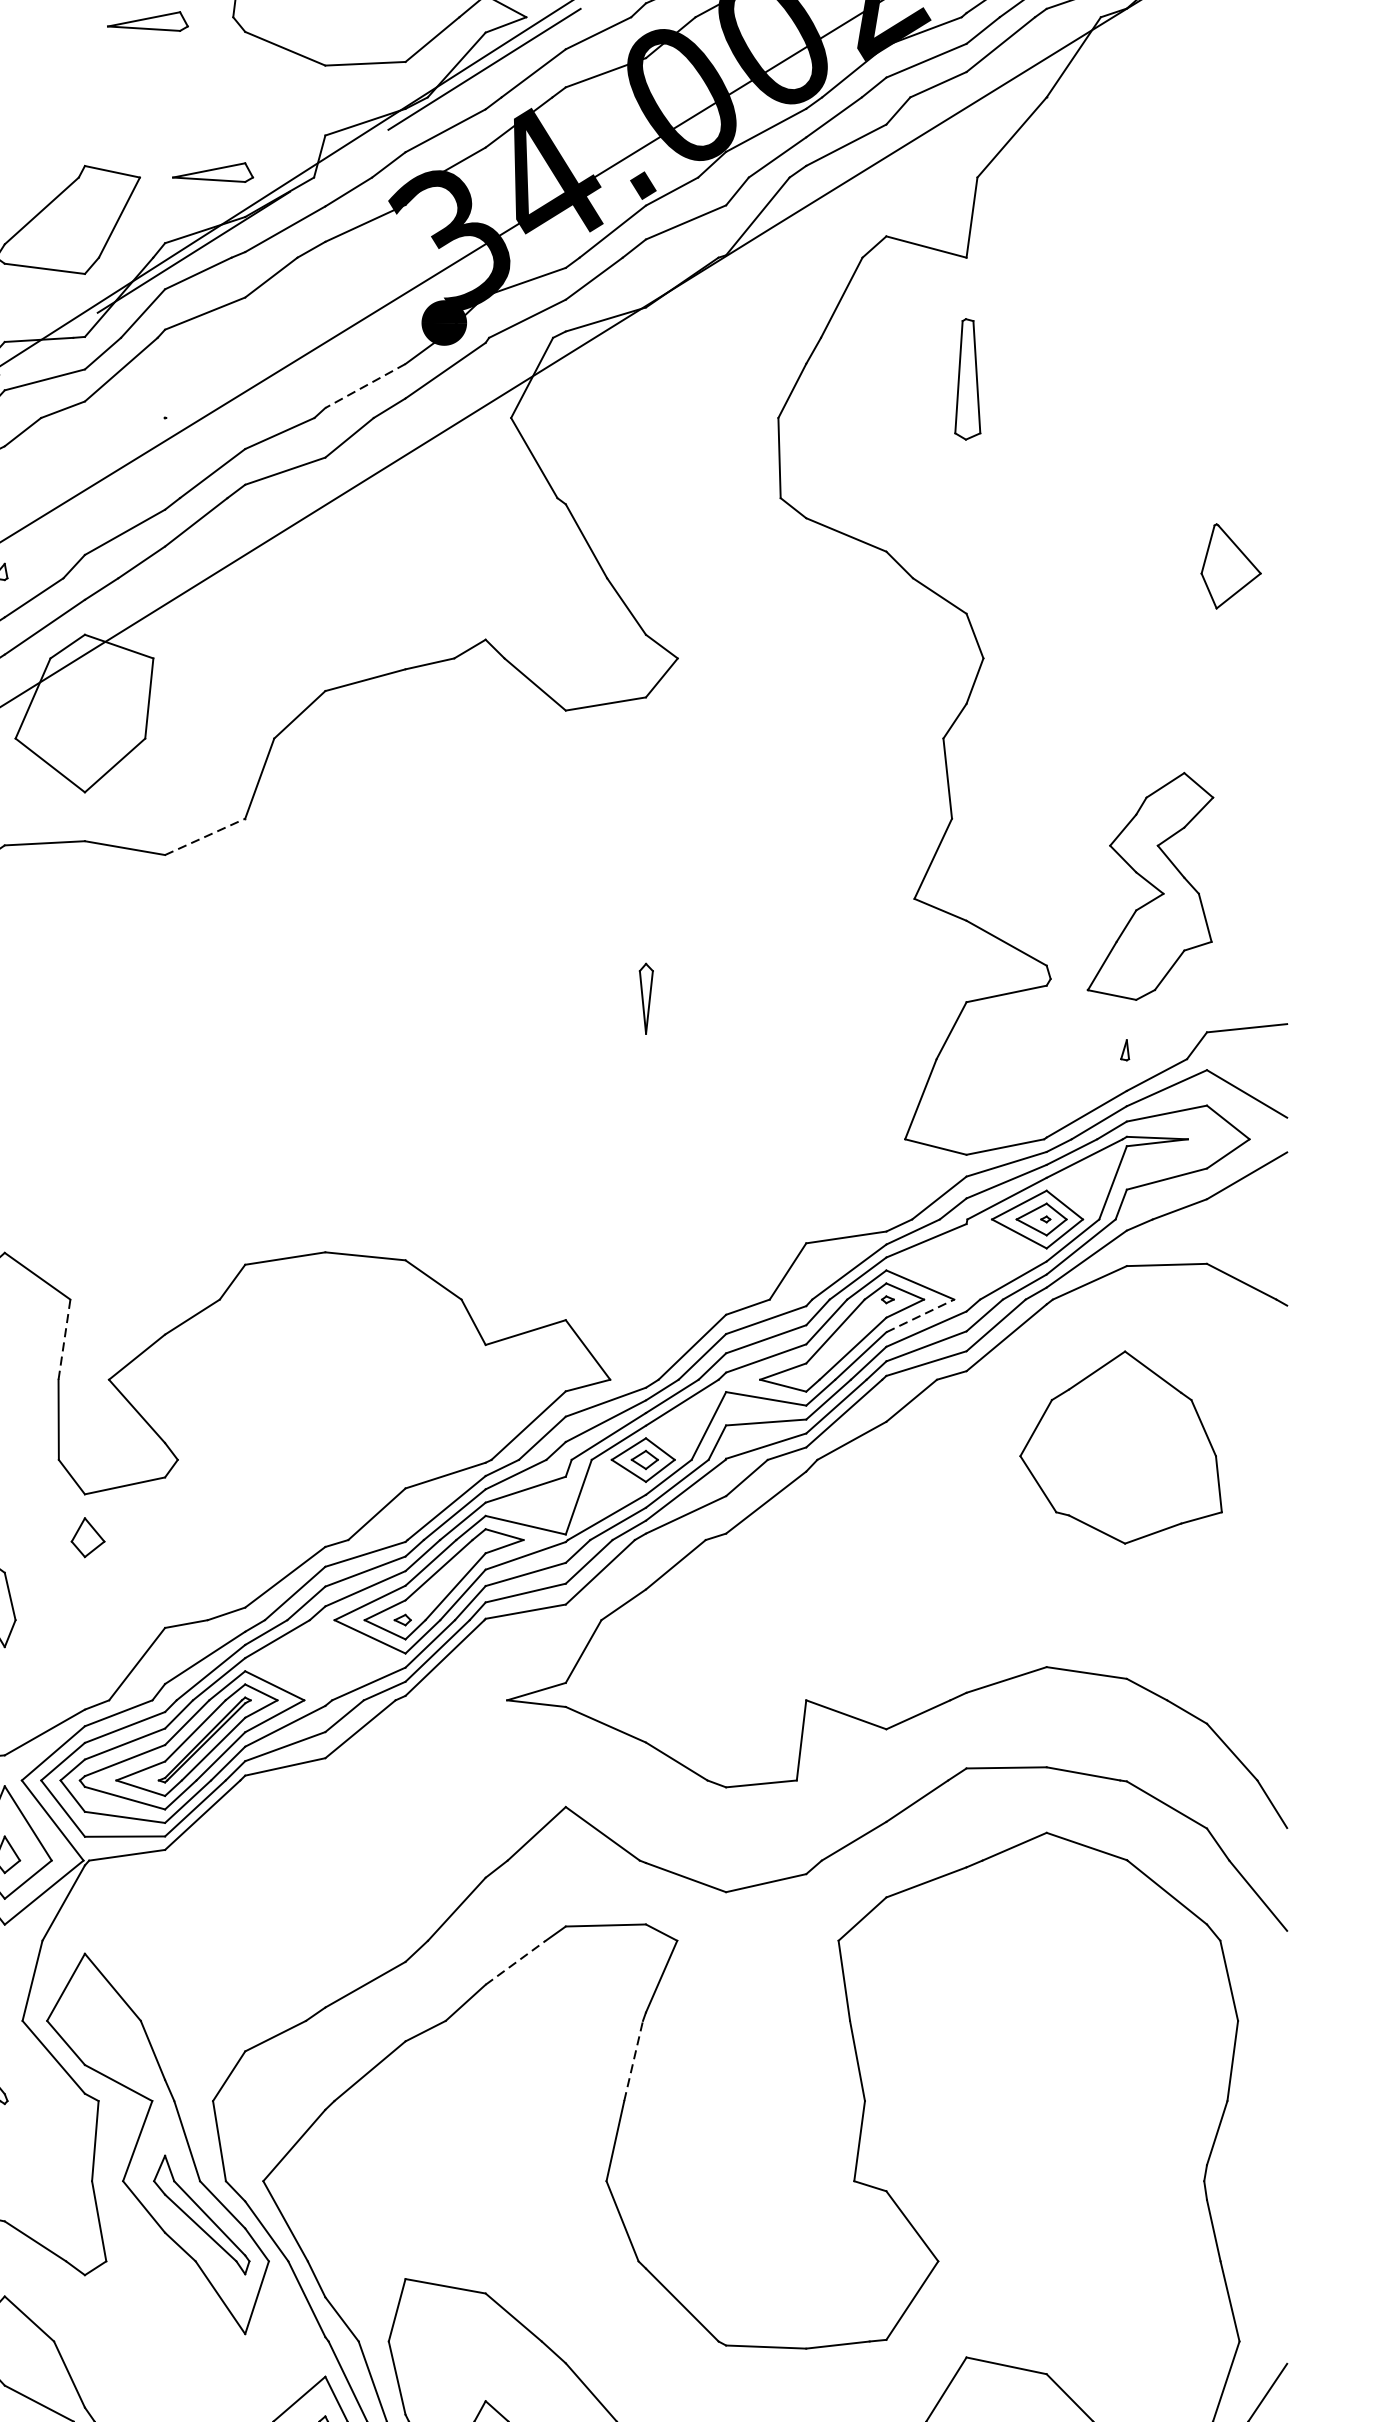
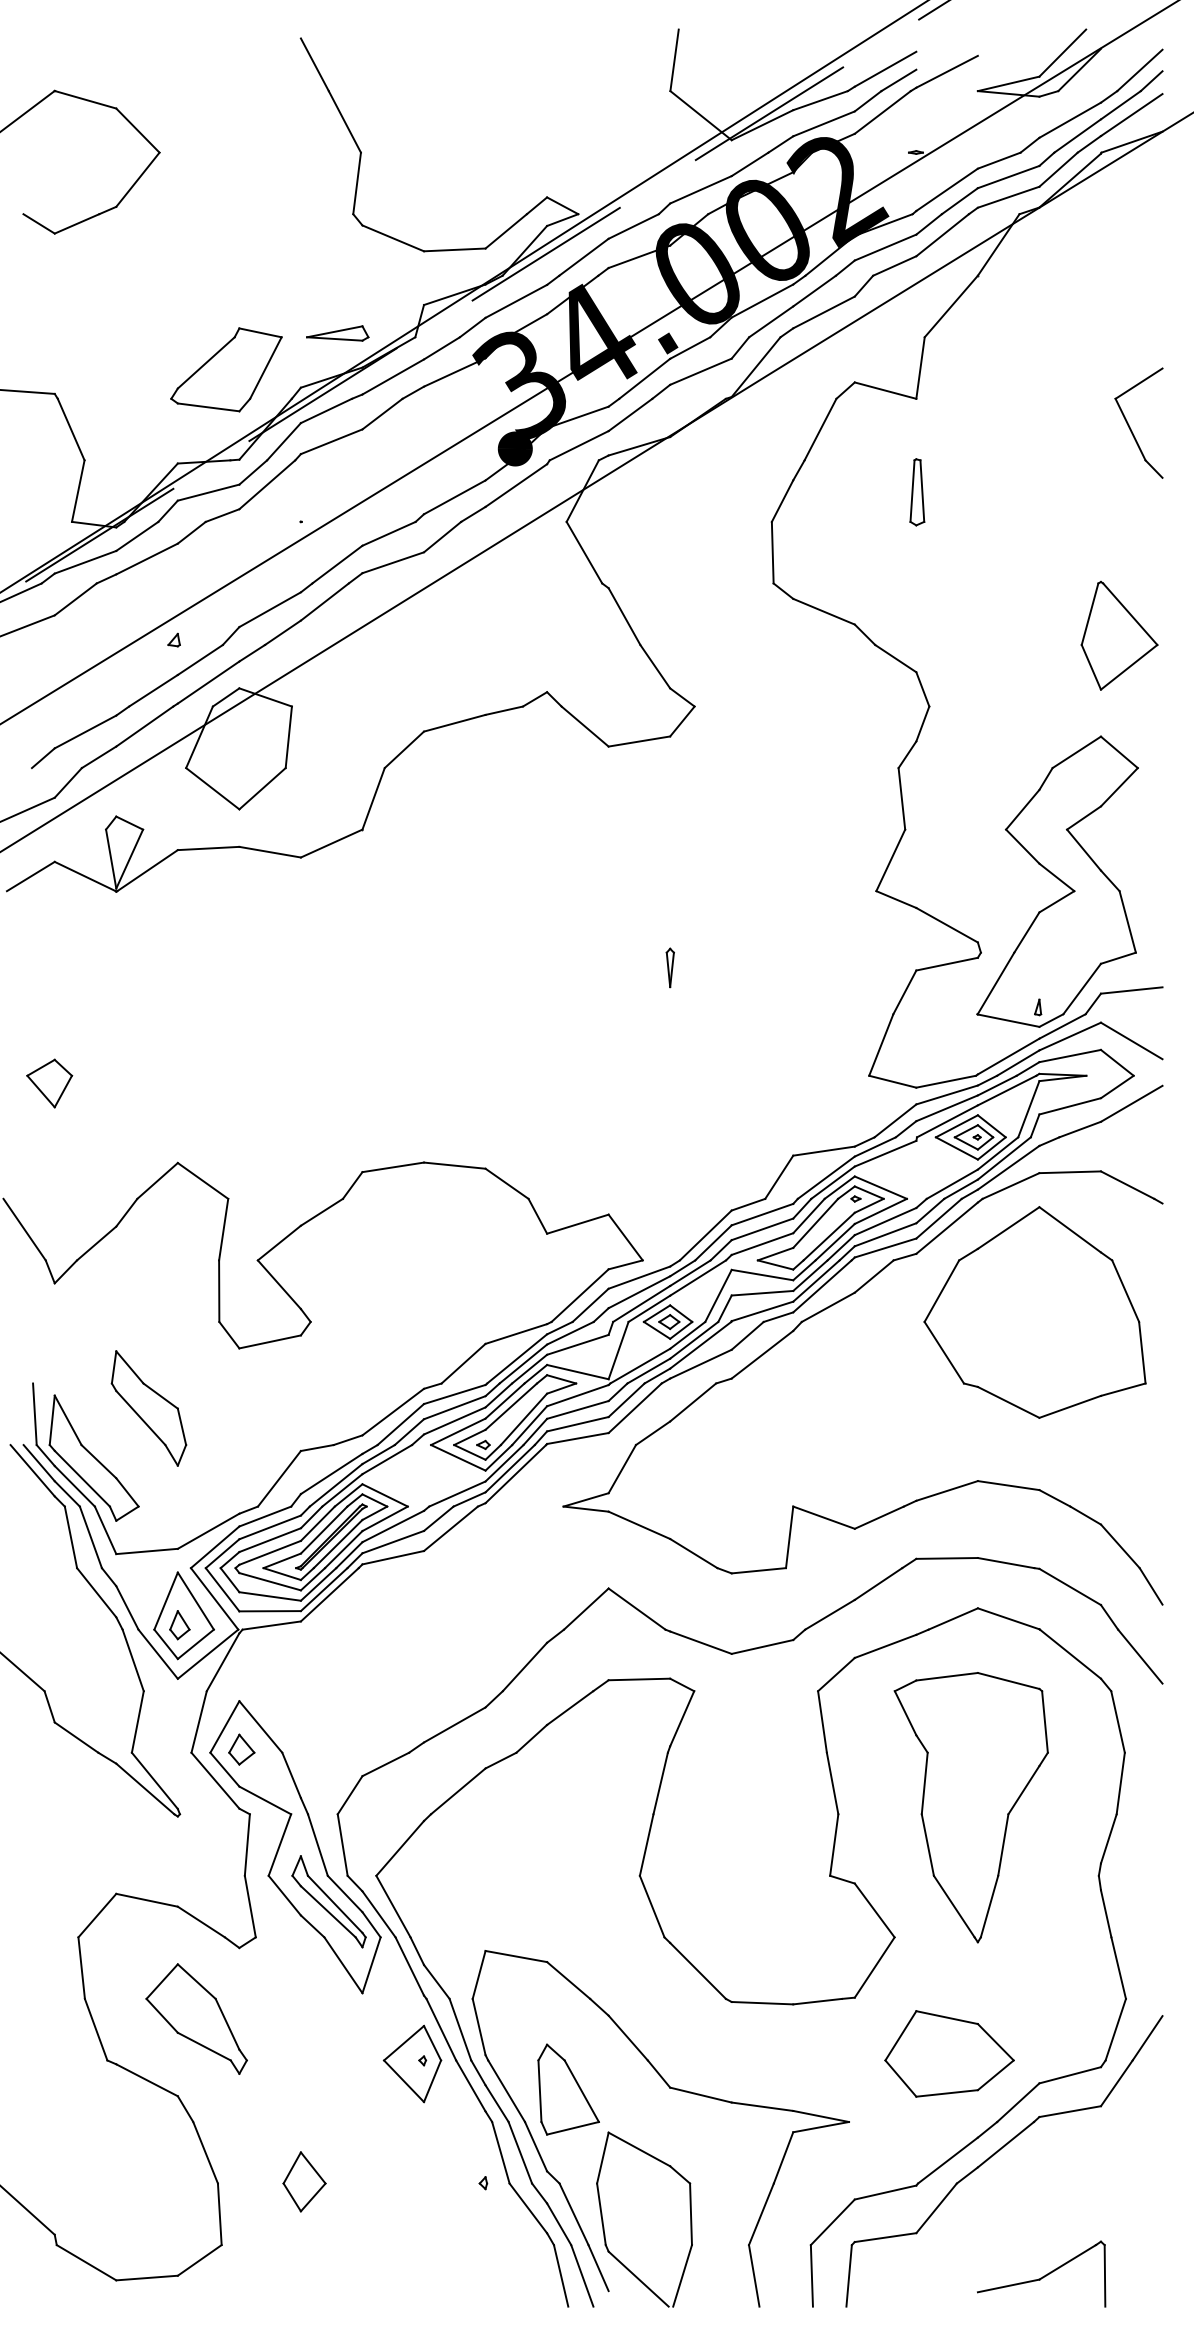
part: (147, 21) -> (287, 217), removed
part: (1245, 293) -> (1130, 426), added
part: (968, 379) -> (917, 492), size x0.71
line: (365, 386) -> (454, 497), dashed -> solid
part: (1231, 565) -> (1119, 635), size x1.67
line: (204, 836) -> (331, 843), dashed -> solid
part: (1150, 886) -> (1057, 881), size x1.67
part: (645, 998) -> (669, 967), size x0.71
line: (919, 1316) -> (880, 1211), dashed -> solid
line: (64, 1339) -> (223, 1229), dashed -> solid
part: (1120, 1447) -> (1034, 1312), size x1.43
part: (87, 1537) -> (241, 1749), moved
line: (516, 1963) -> (570, 1708), dashed -> solid
line: (633, 2060) -> (660, 1783), dashed -> solid
part: (1037, 2092) -> (970, 1807), added

